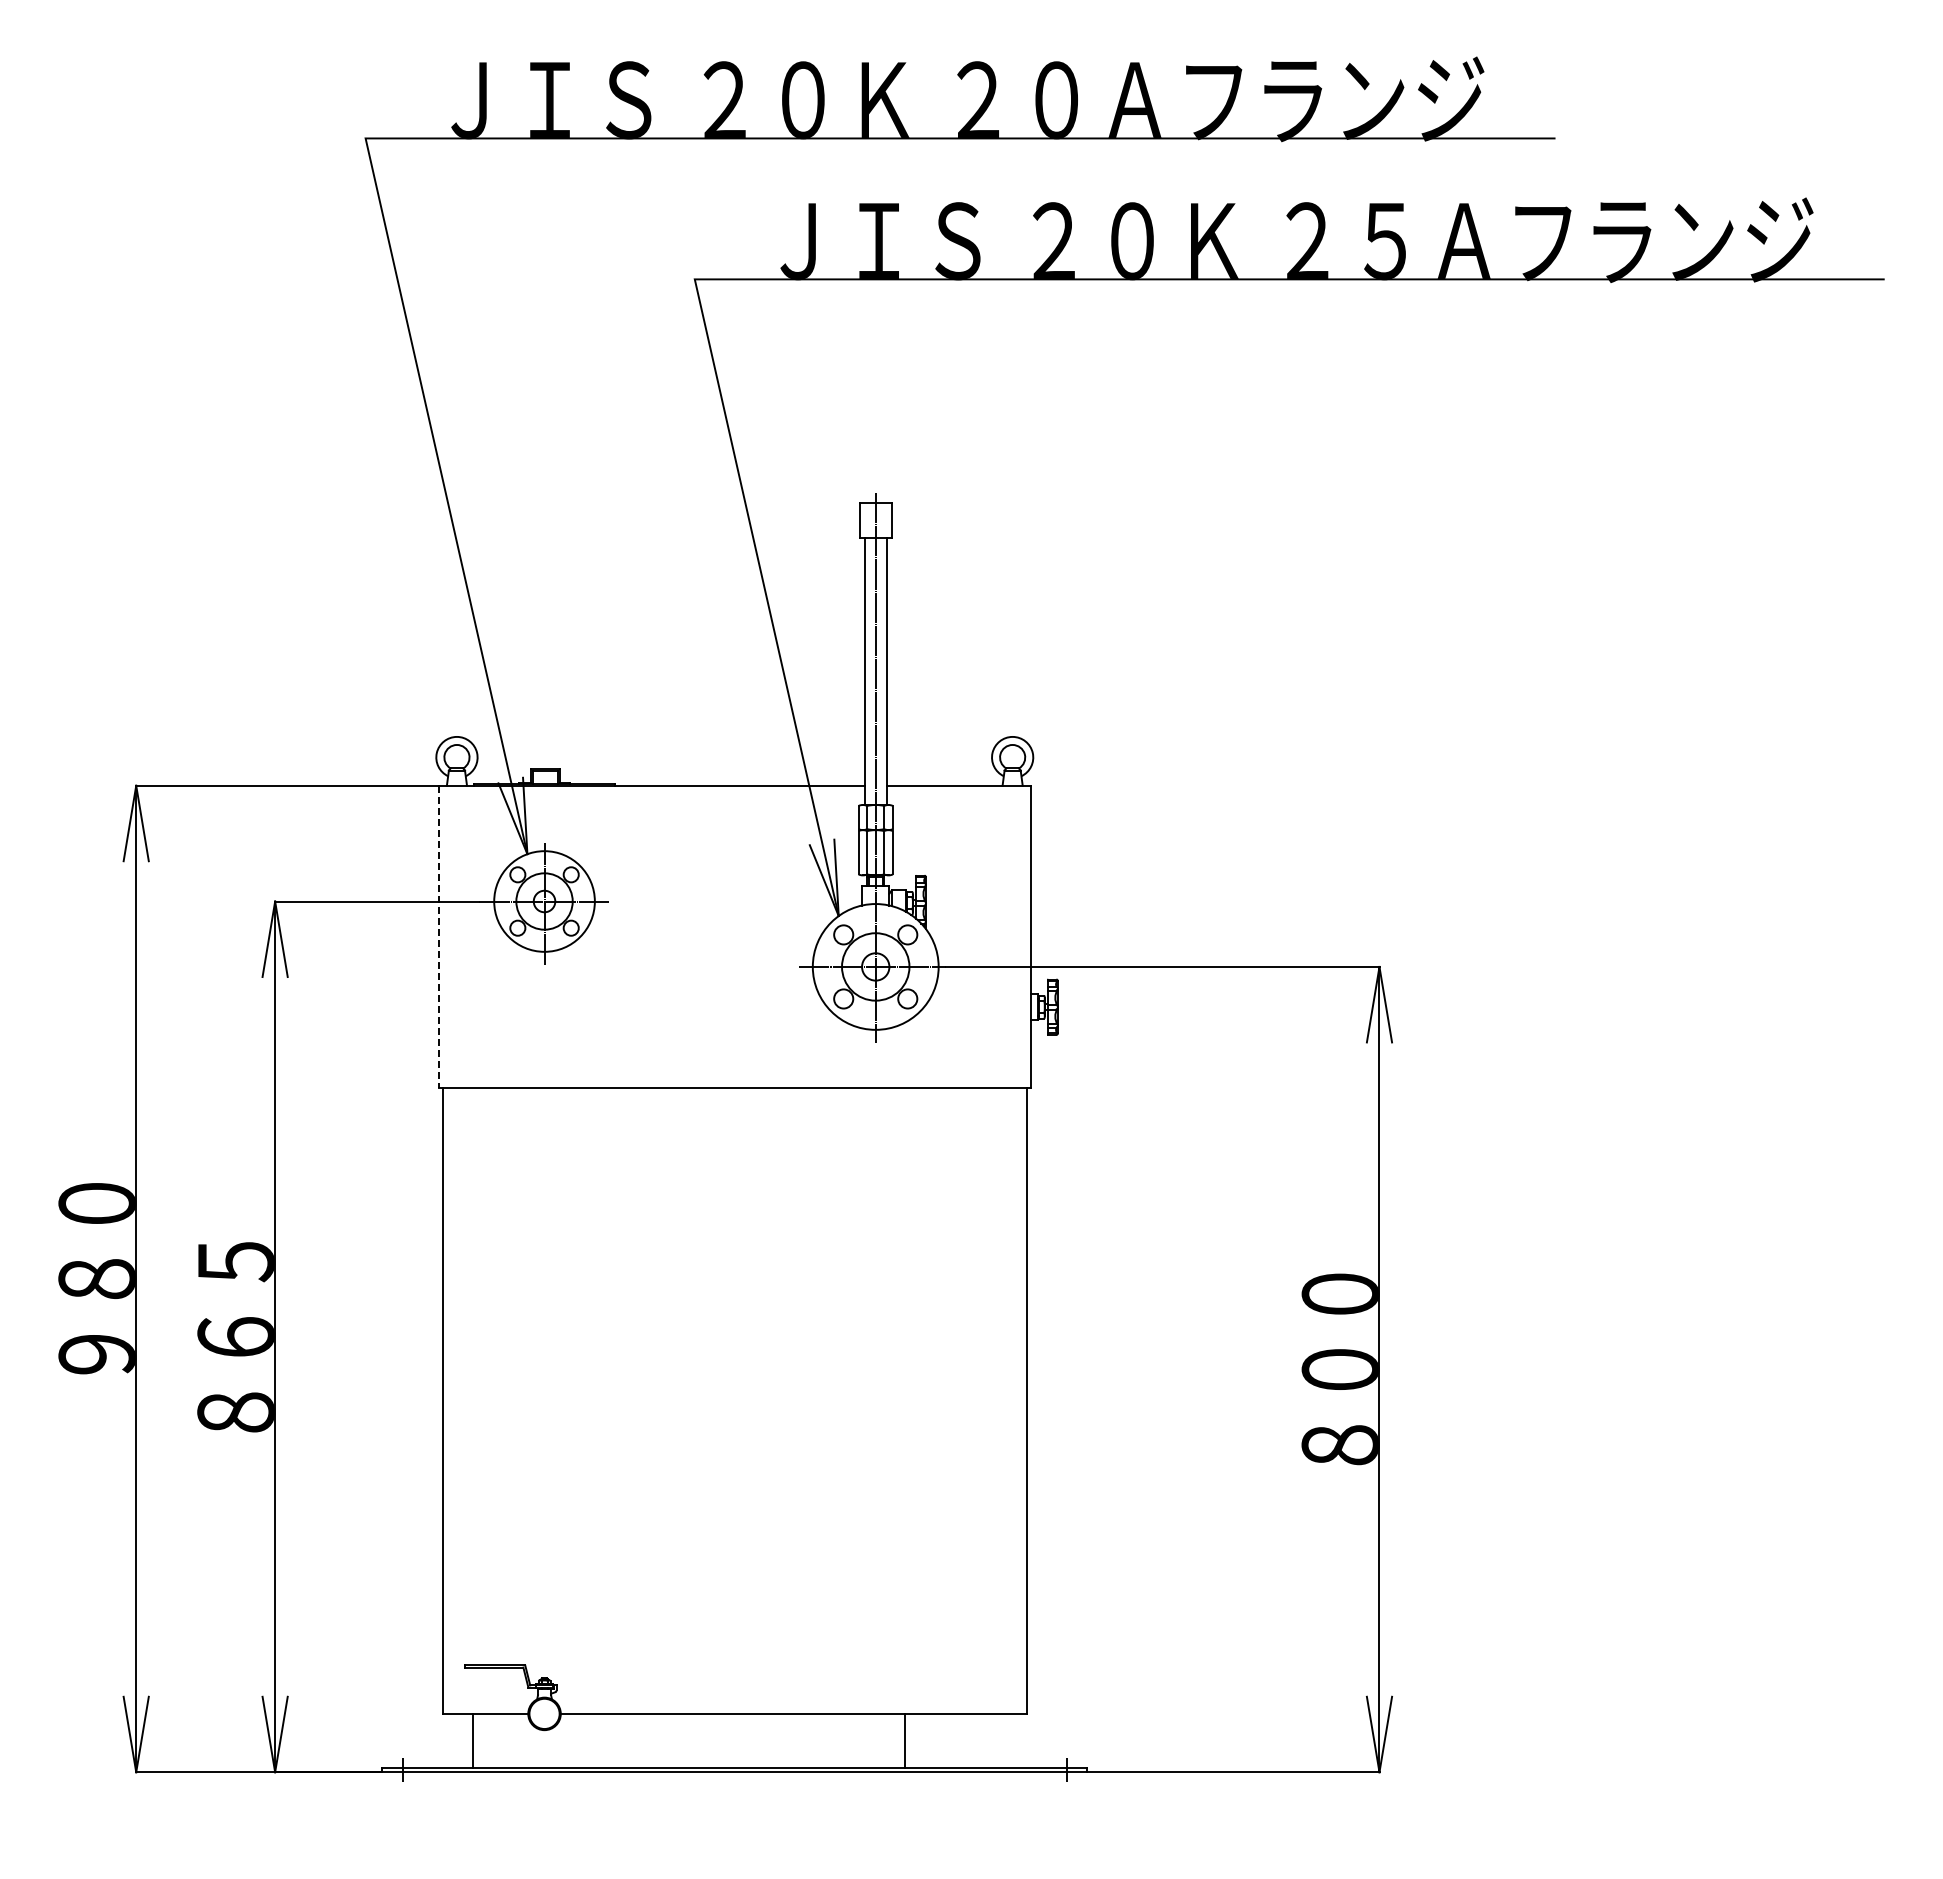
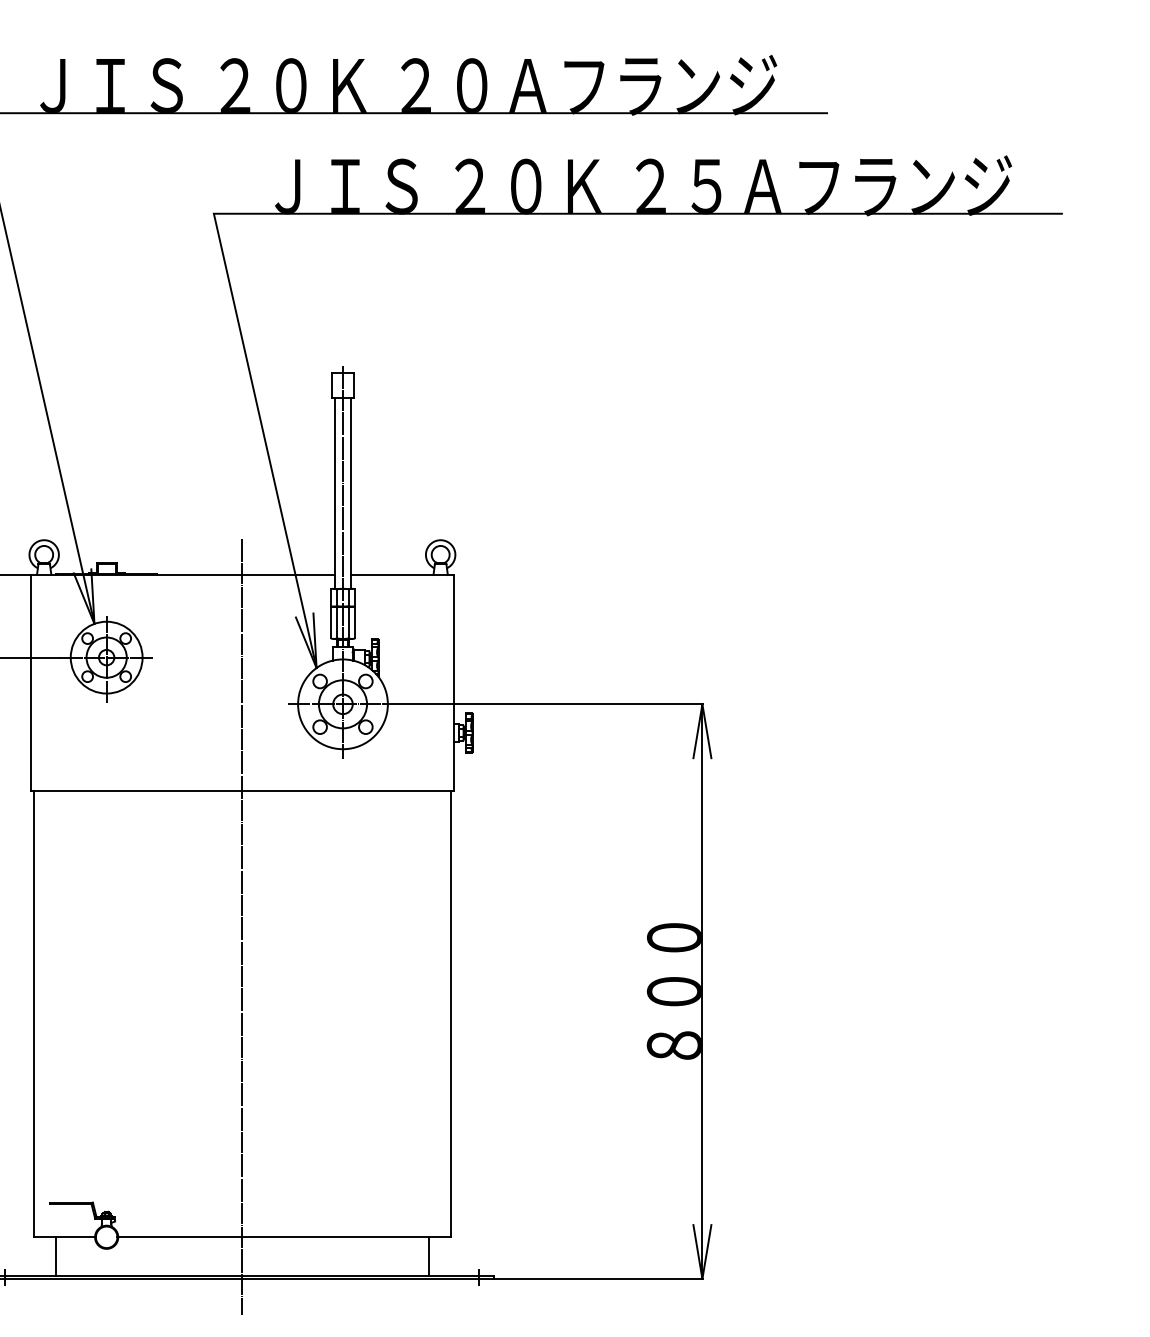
line: (438, 937) -> (31, 683), dashed -> solid
line: (734, 1278) -> (242, 926), added
line: (904, 1740) -> (429, 1256), moved

